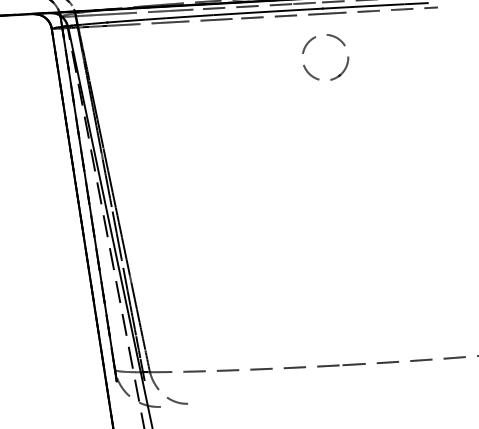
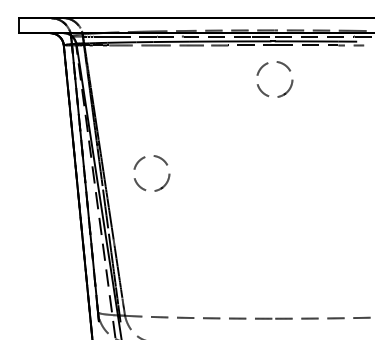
part: (154, 180) -> (136, 167), added

